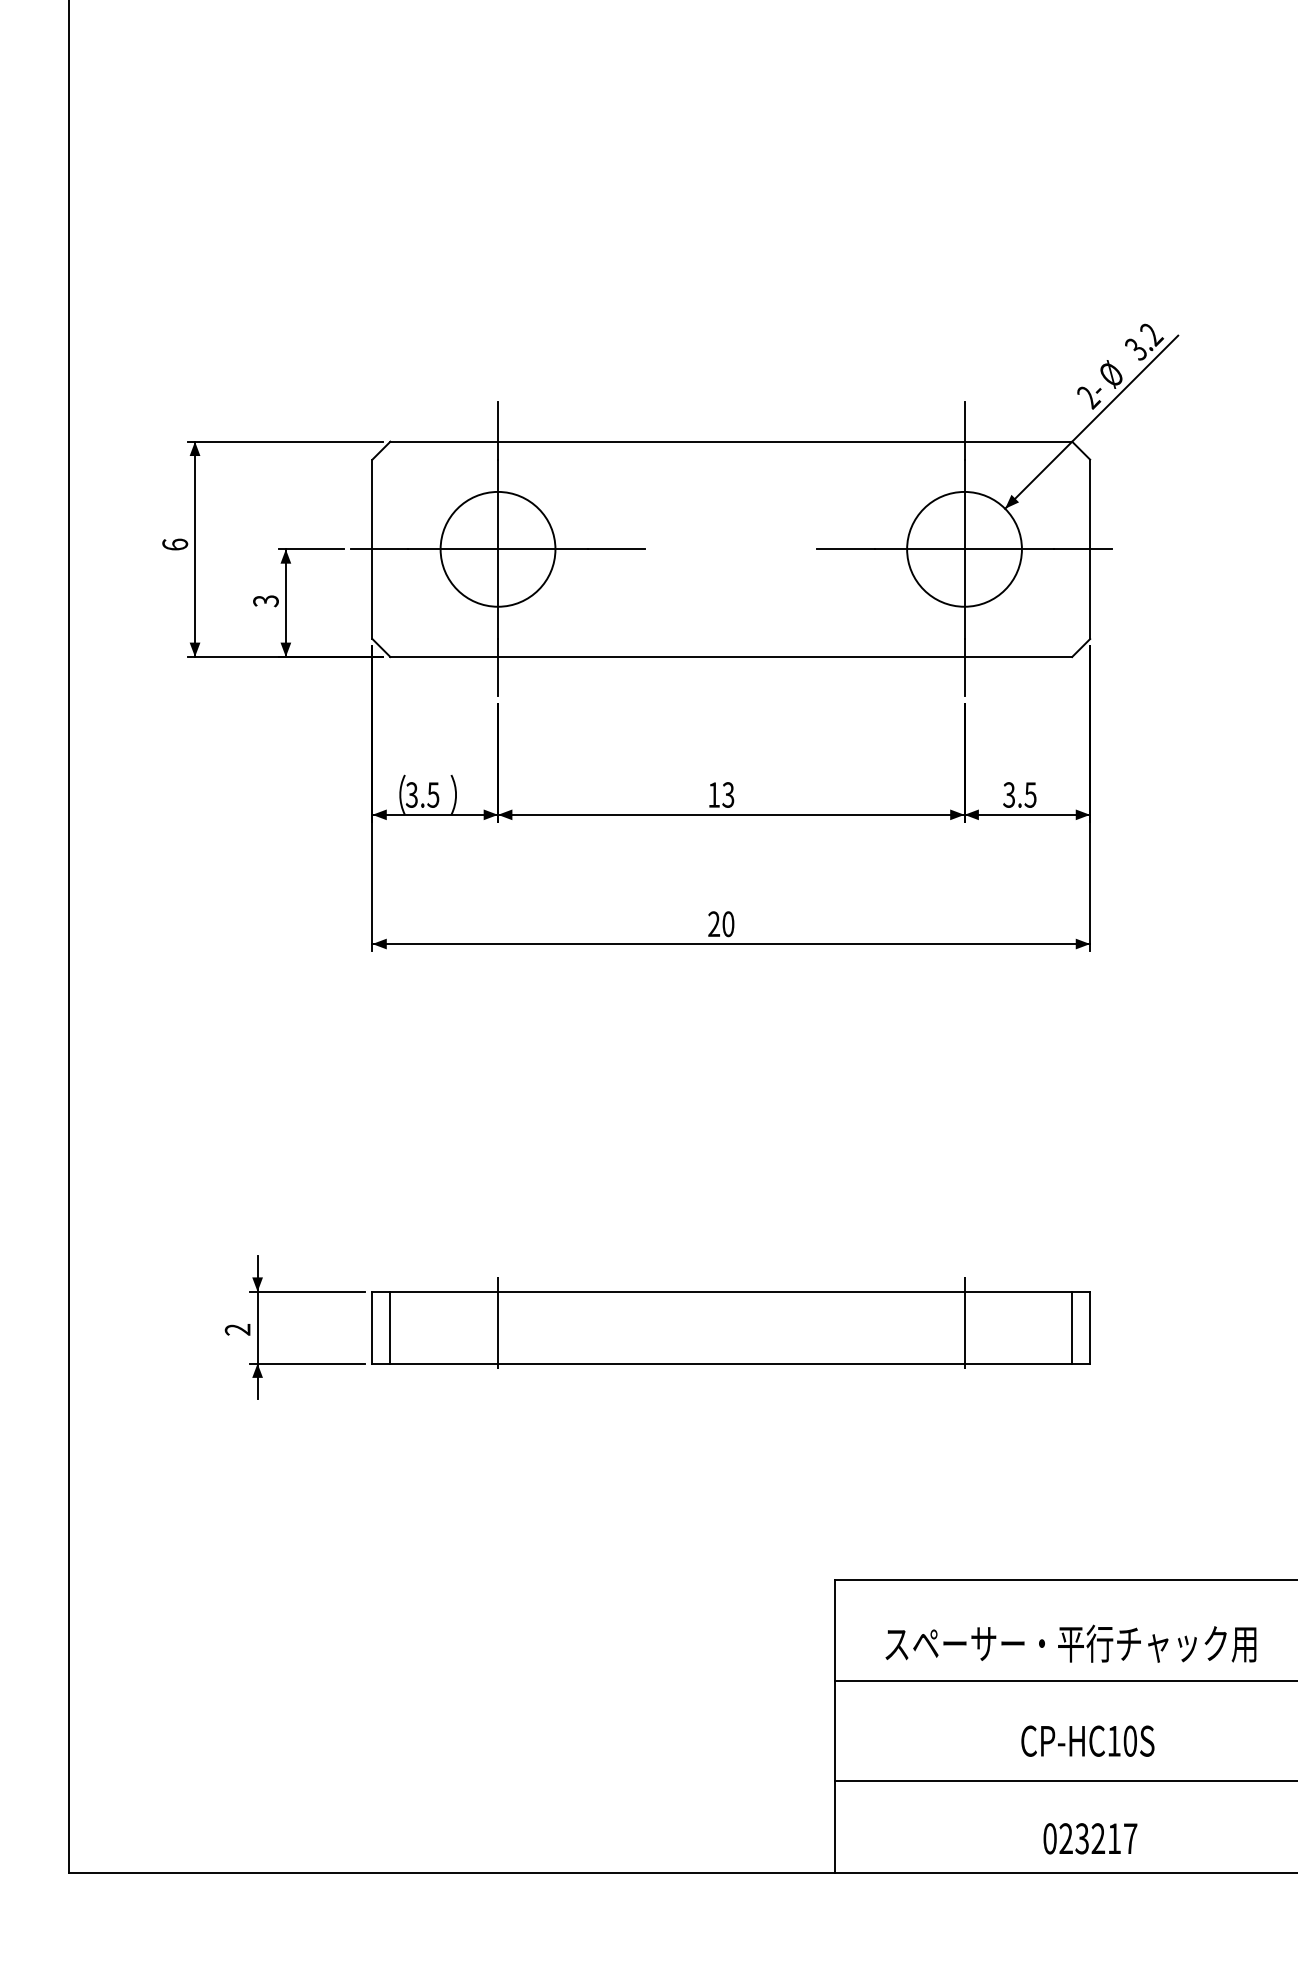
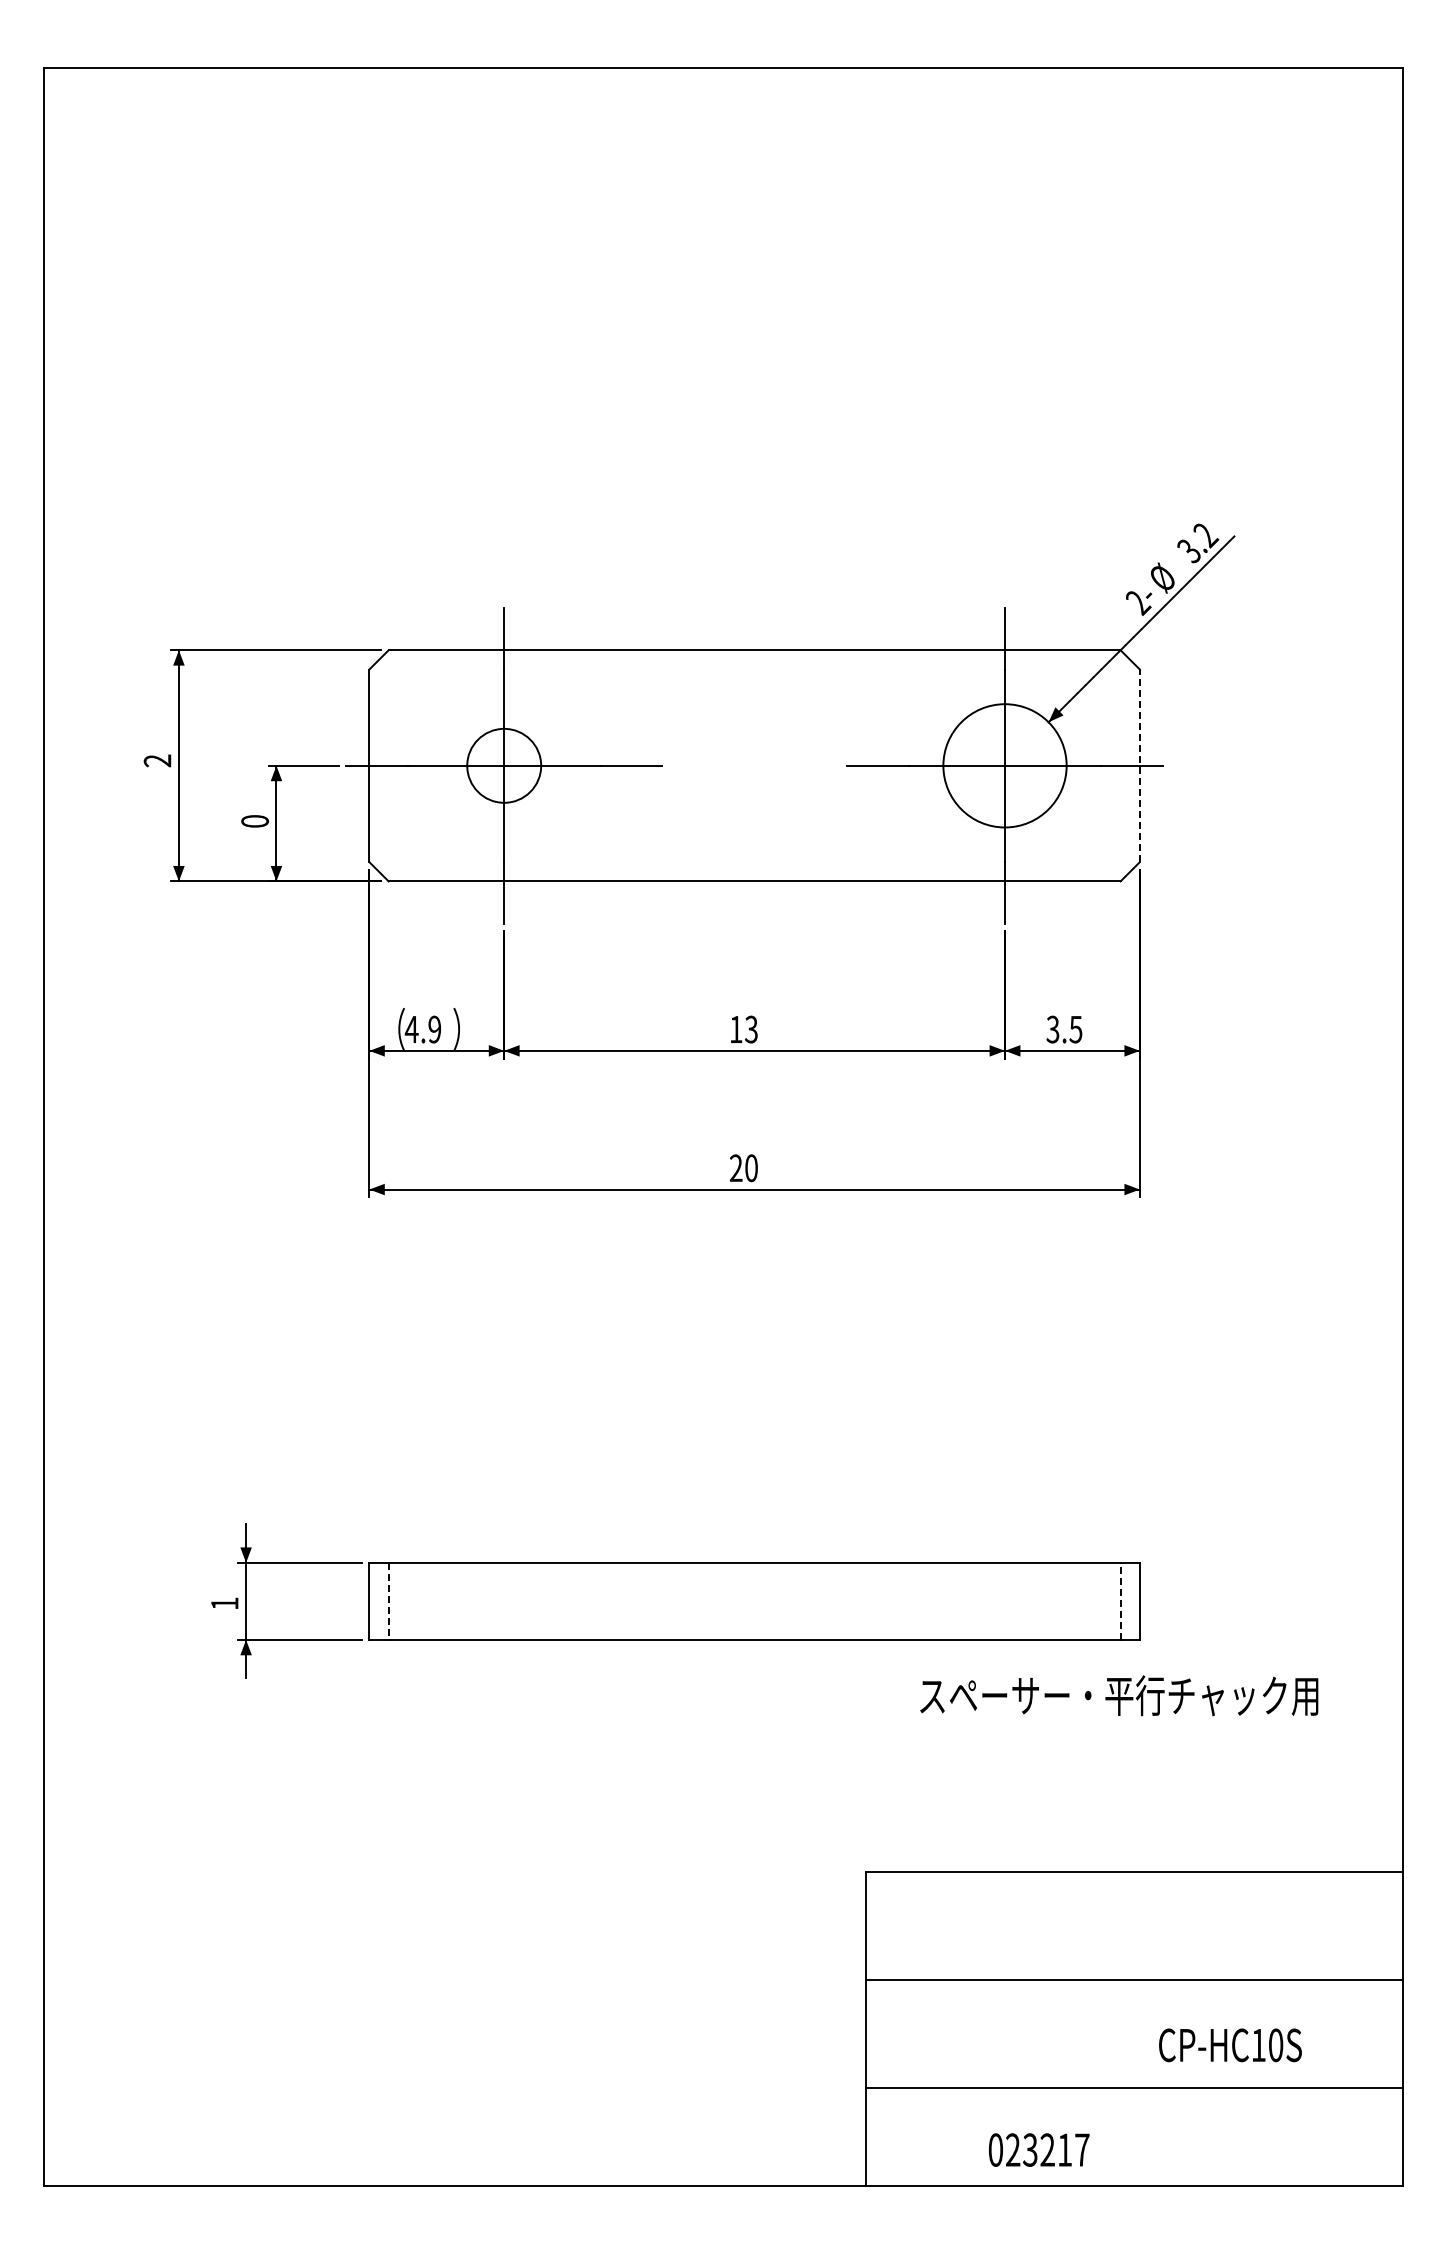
text: (175, 544) -> (157, 760), 6 -> 2
circle: (497, 549) -> (503, 765), size x0.6
line: (1089, 549) -> (1139, 765), solid -> dashed
text: (265, 601) -> (254, 821), 3 -> 0
text: (421, 794) -> (422, 1029), 3.5 -> 4.9
line: (390, 1327) -> (388, 1601), solid -> dashed
line: (498, 1327) -> (504, 1601), removed
line: (964, 1327) -> (1005, 1601), removed
line: (1072, 1327) -> (1120, 1601), solid -> dashed
text: (237, 1329) -> (224, 1603), 2 -> 1
text: (1071, 1643) -> (1119, 1695), moved
text: (1087, 1741) -> (1230, 2045), moved
text: (1090, 1838) -> (1039, 2149), moved

